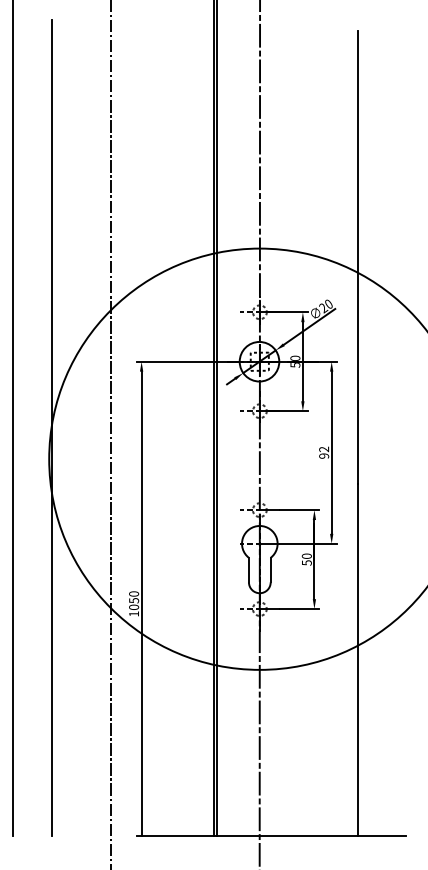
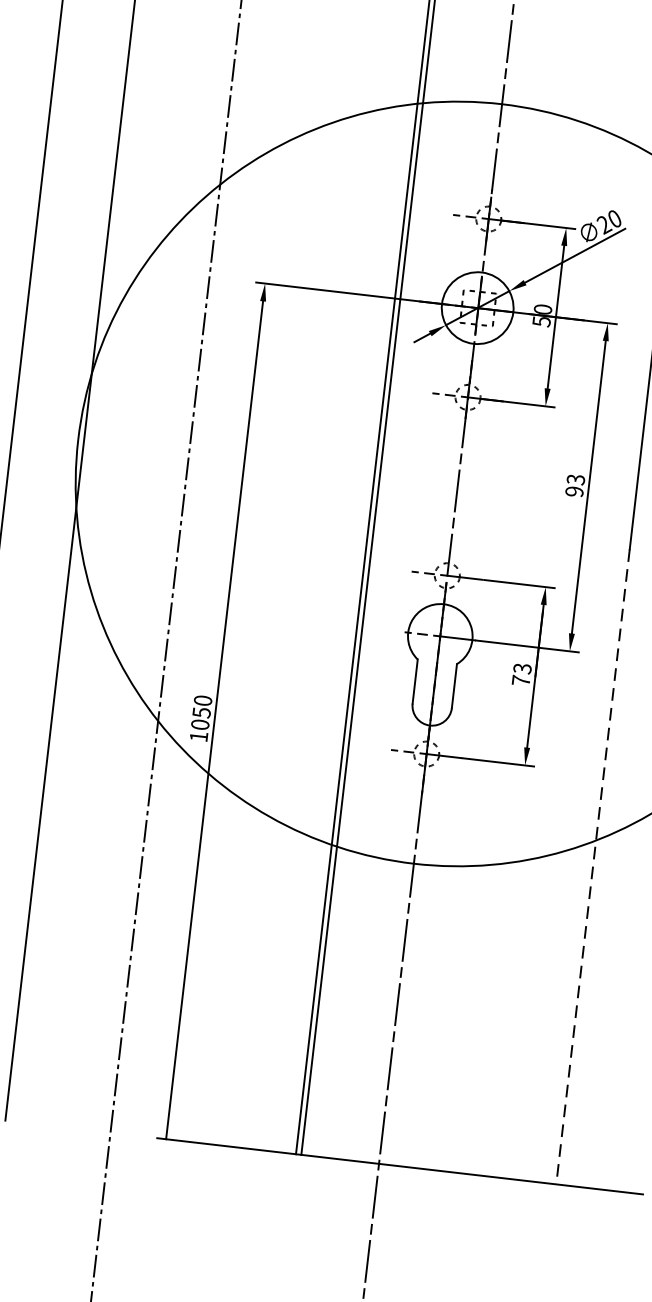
text: (324, 449) -> (576, 479), 92 -> 93
text: (306, 559) -> (521, 674), 50 -> 73
line: (358, 660) -> (593, 867), solid -> dashed

